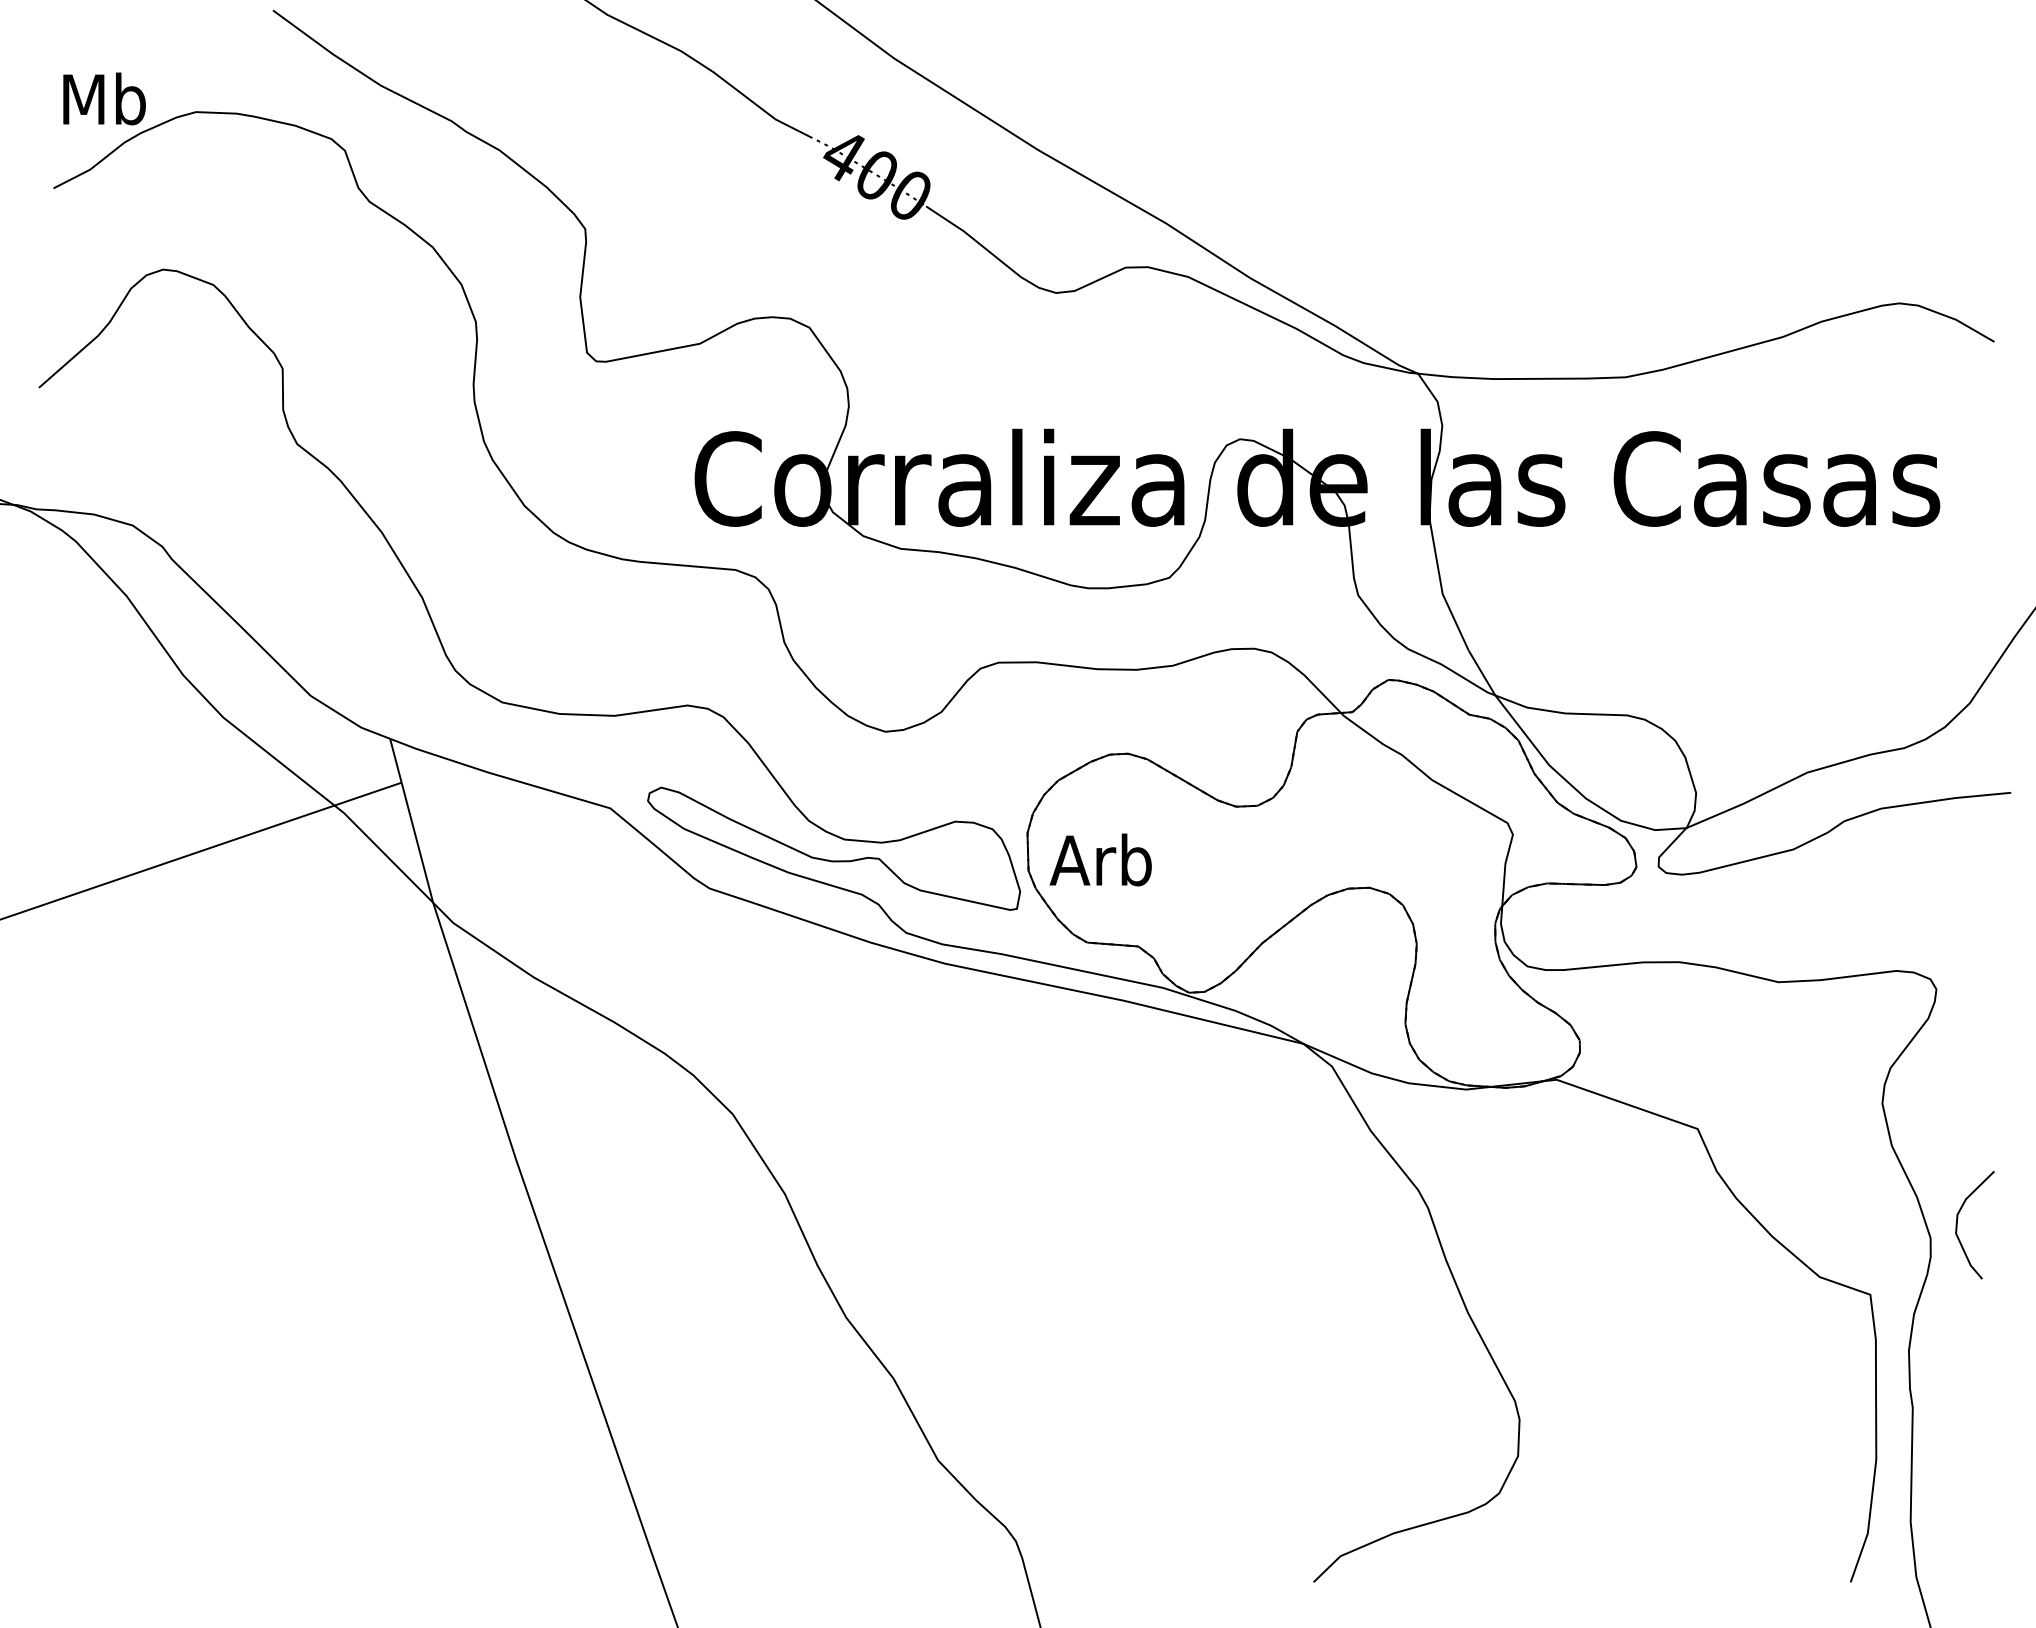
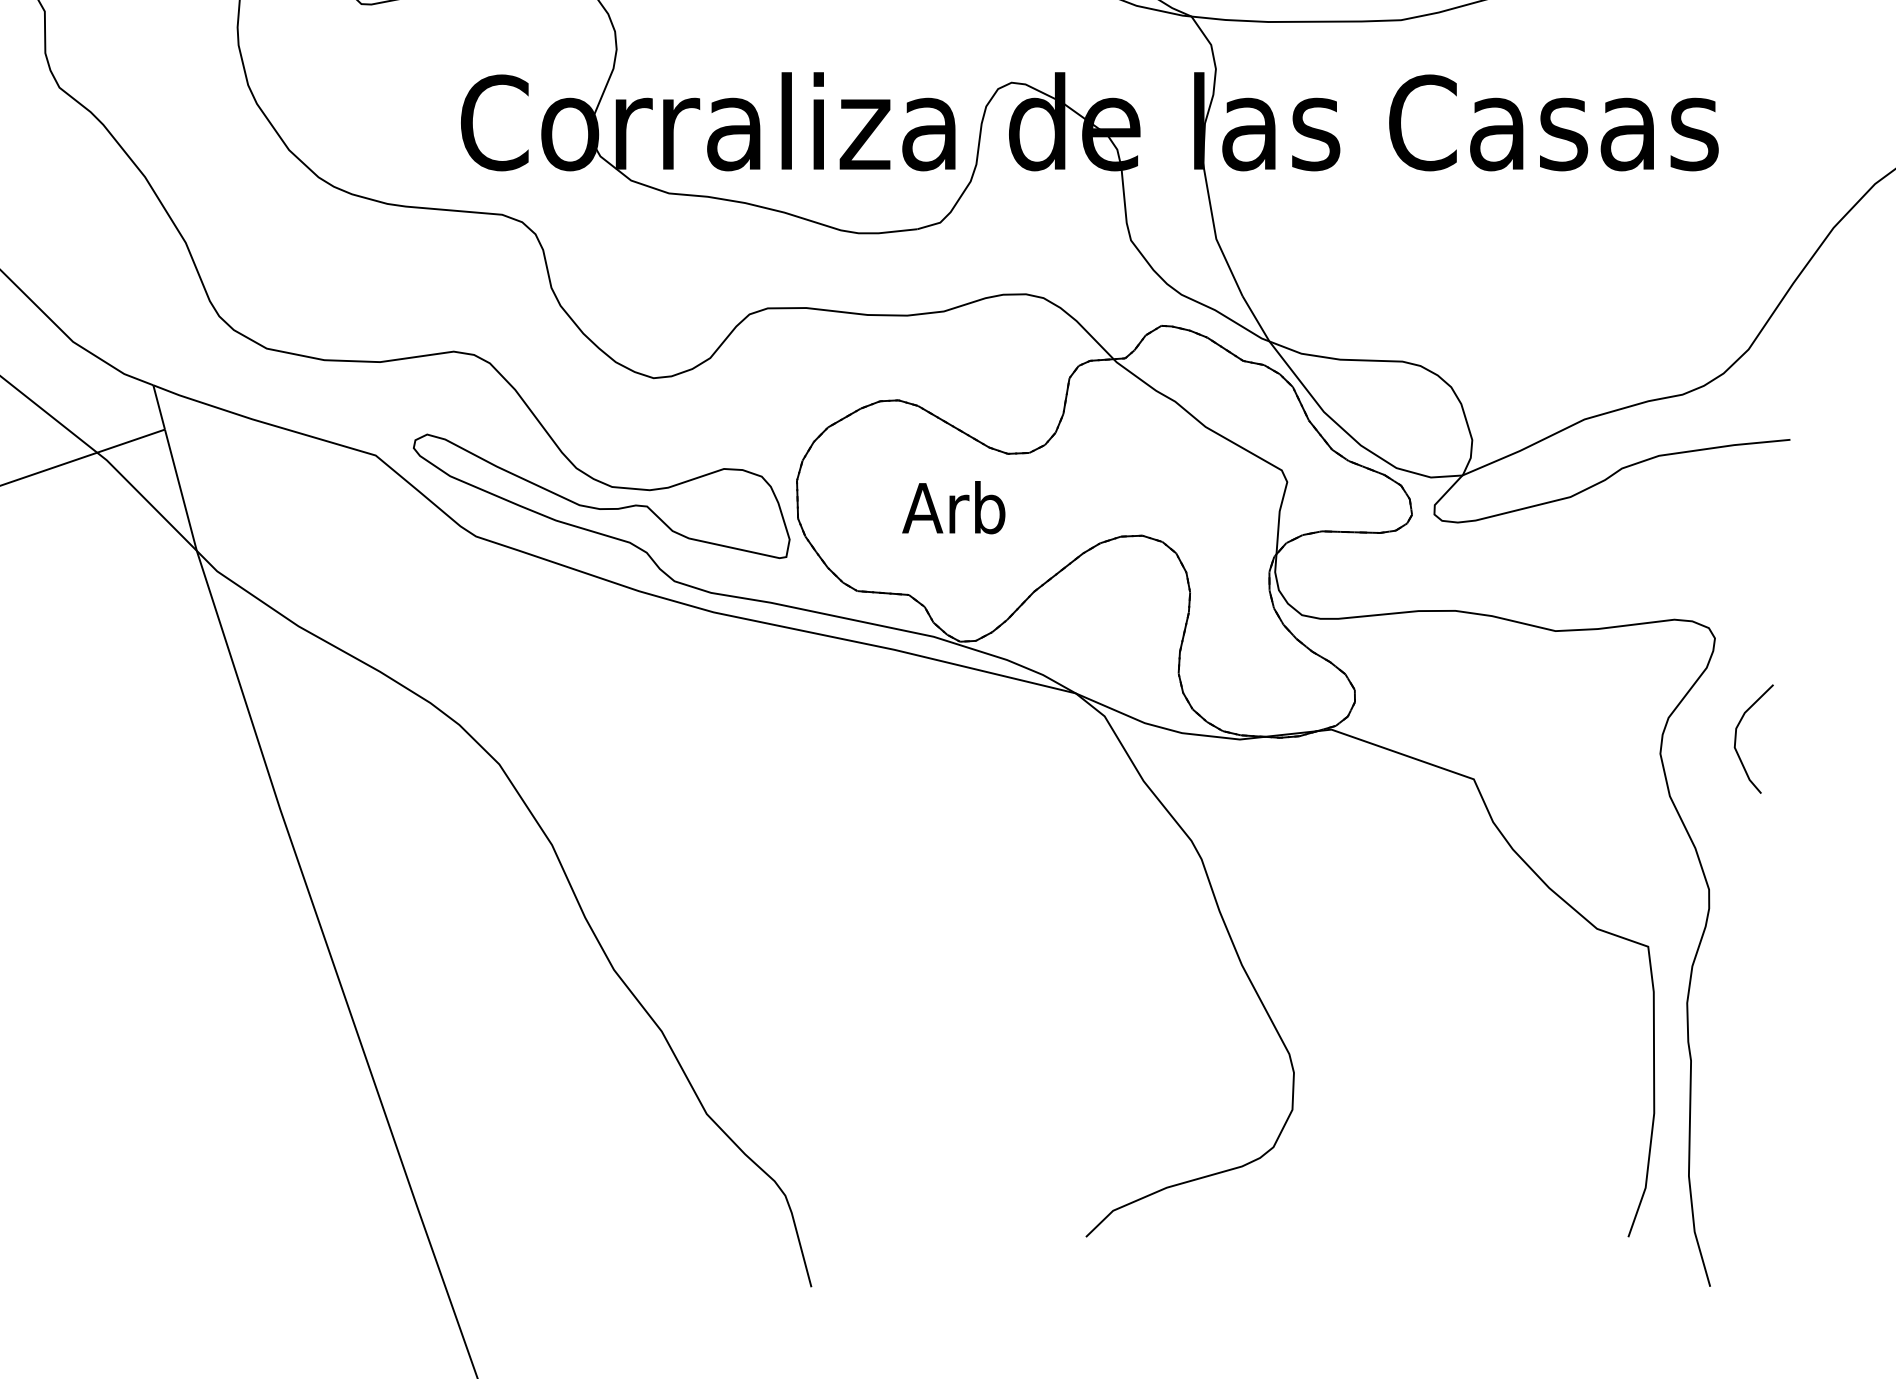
text: (1100, 859) -> (953, 507), moved
curve: (1957, 1225) -> (1736, 739), moved

